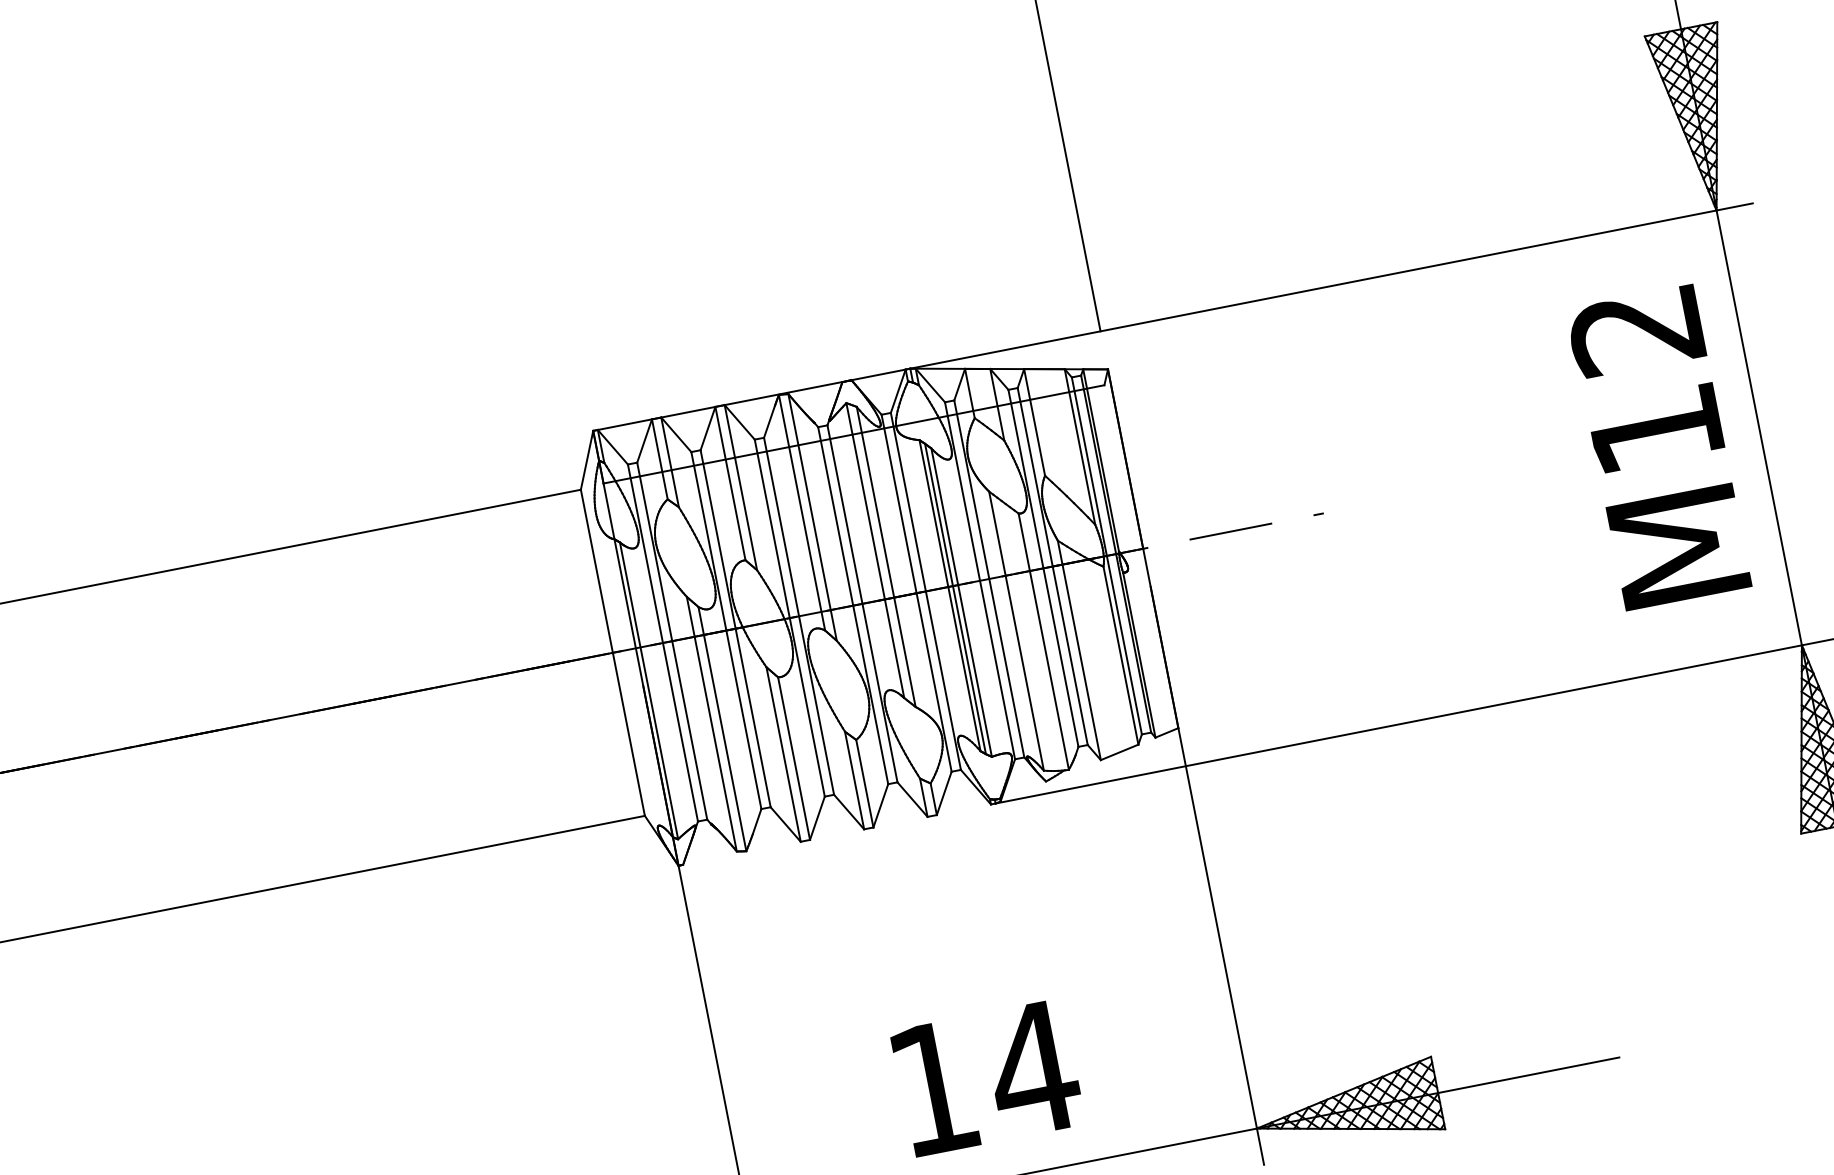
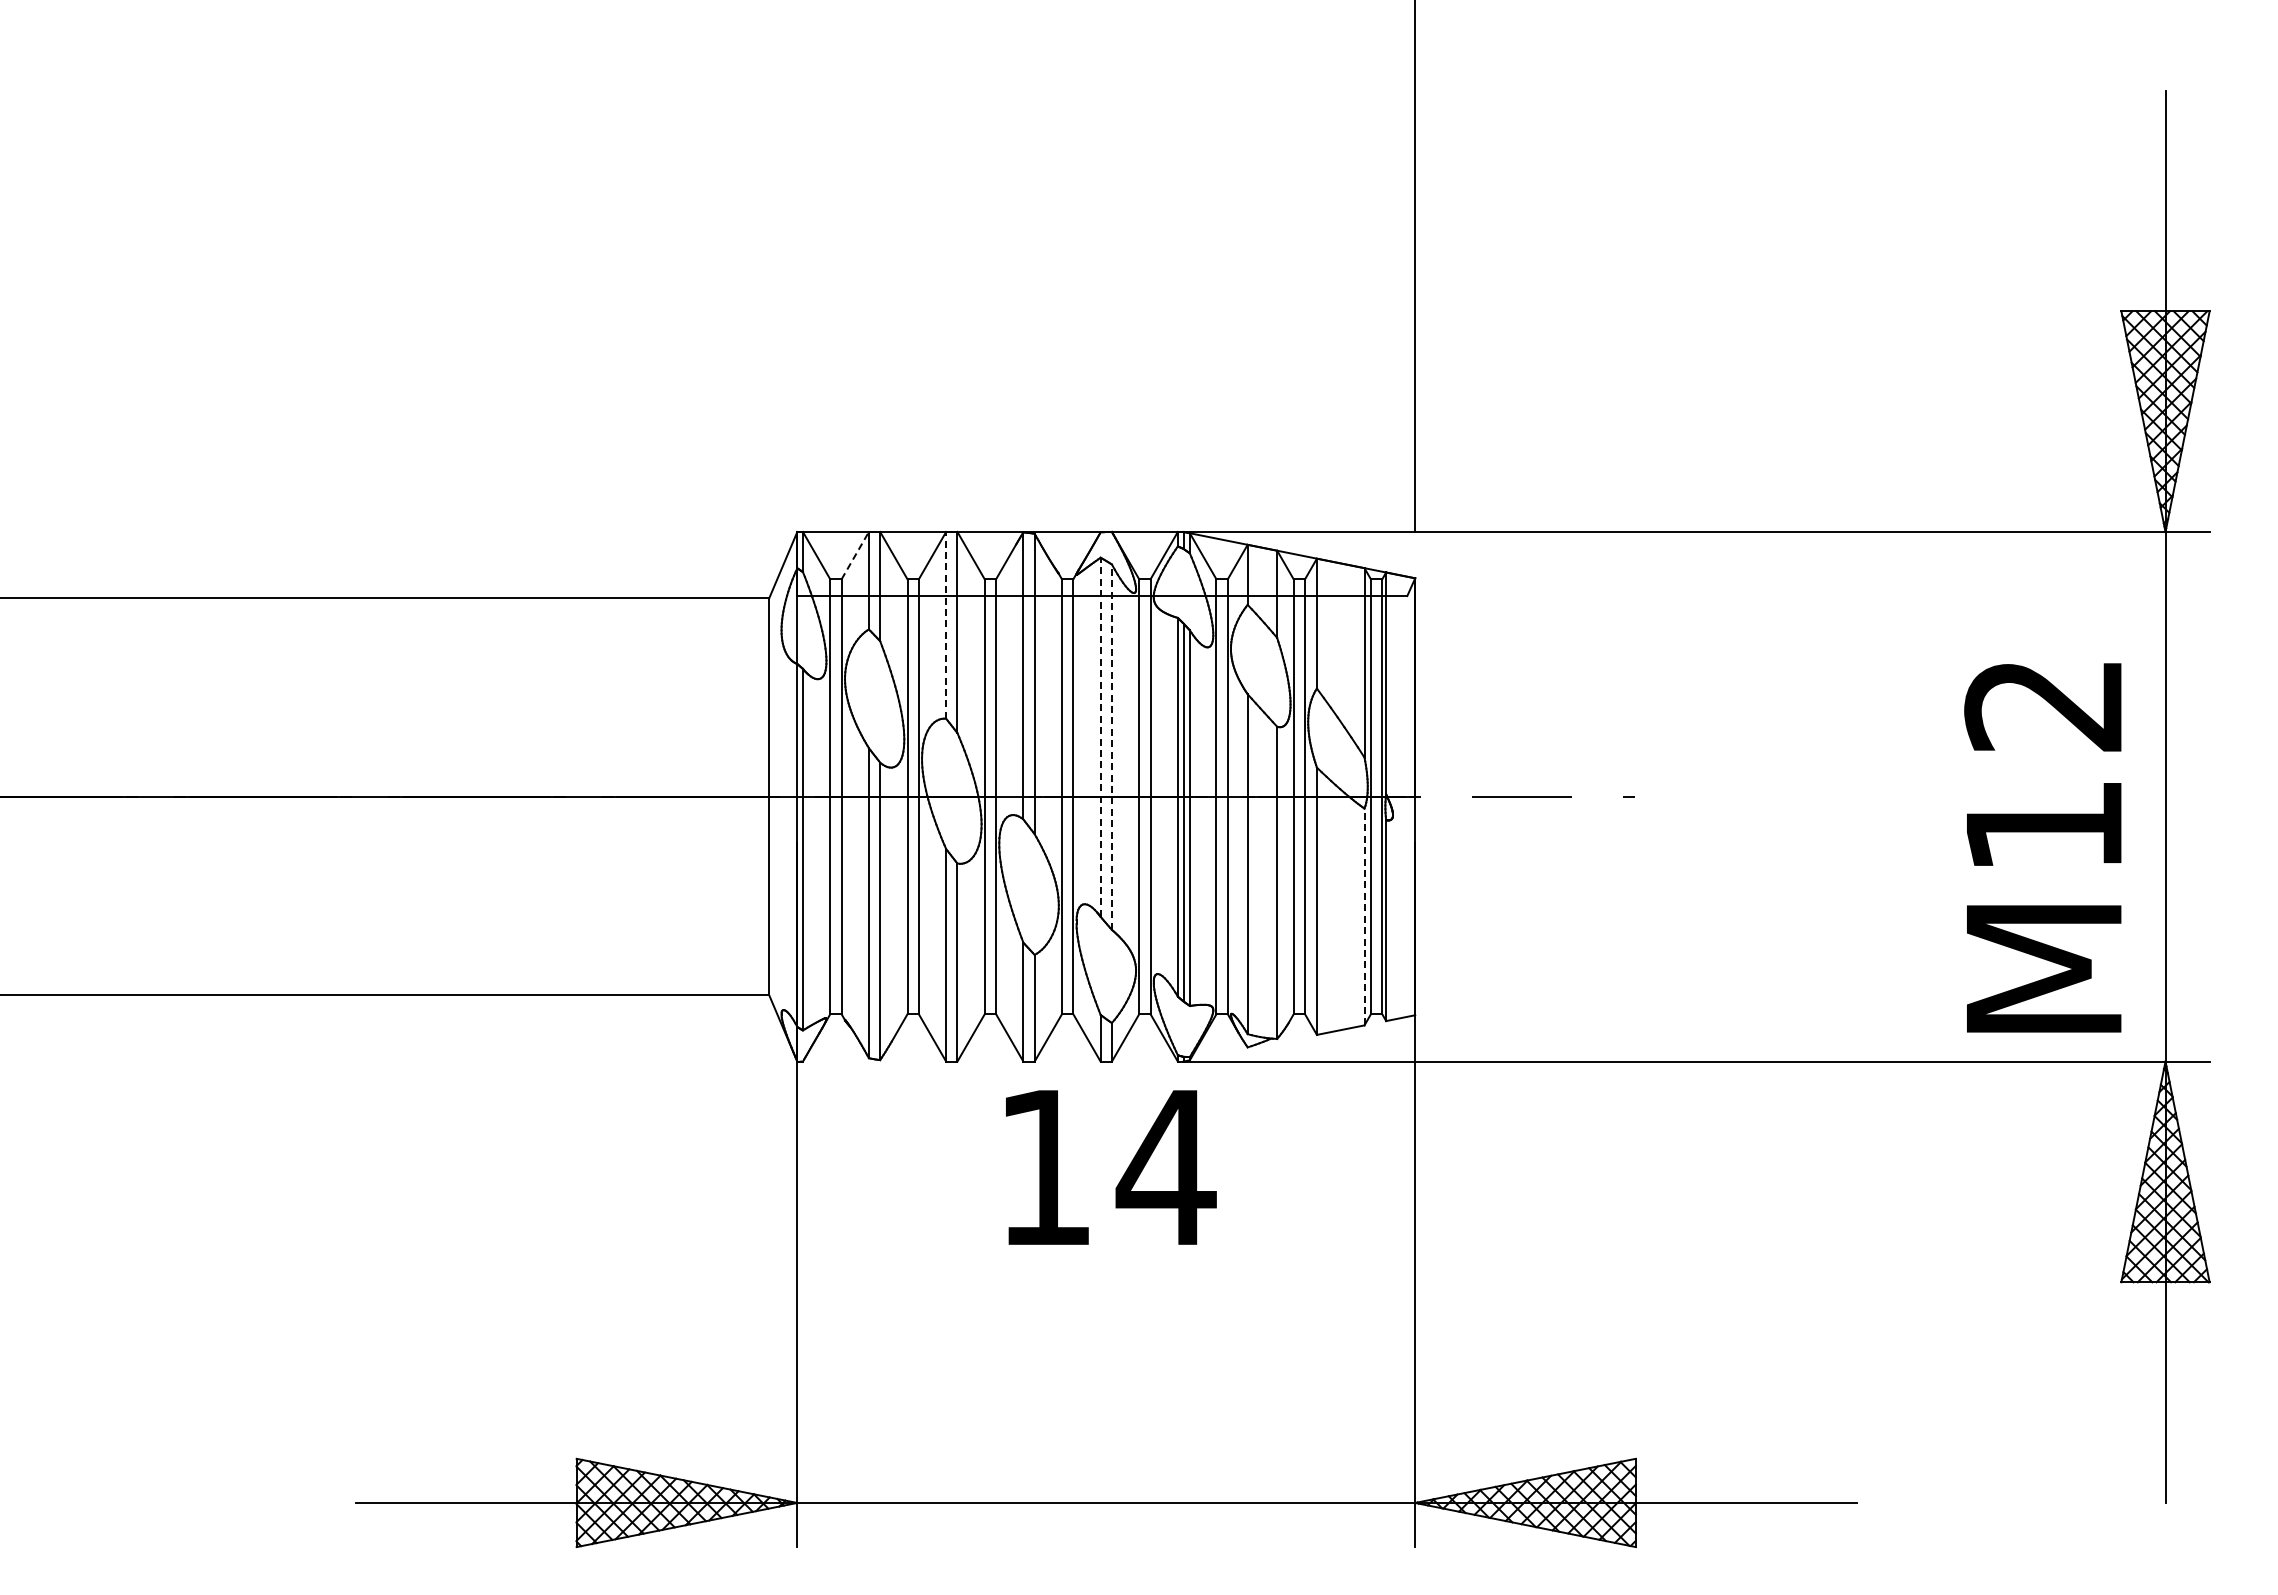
line: (644, 440) -> (855, 555), solid -> dashed
text: (1658, 447) -> (2042, 847), moved
line: (730, 482) -> (946, 624), solid -> dashed
line: (875, 550) -> (1100, 737), solid -> dashed
line: (885, 557) -> (1111, 747), solid -> dashed
line: (1120, 655) -> (1364, 916), solid -> dashed
text: (988, 1077) -> (1111, 1167), moved

